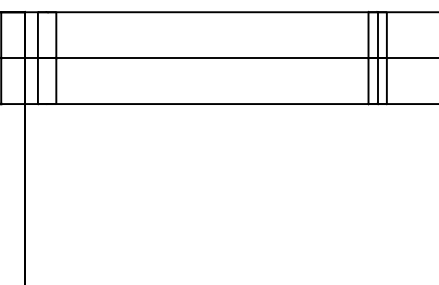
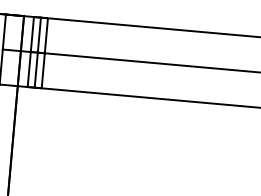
line: (47, 58) -> (38, 52), added

